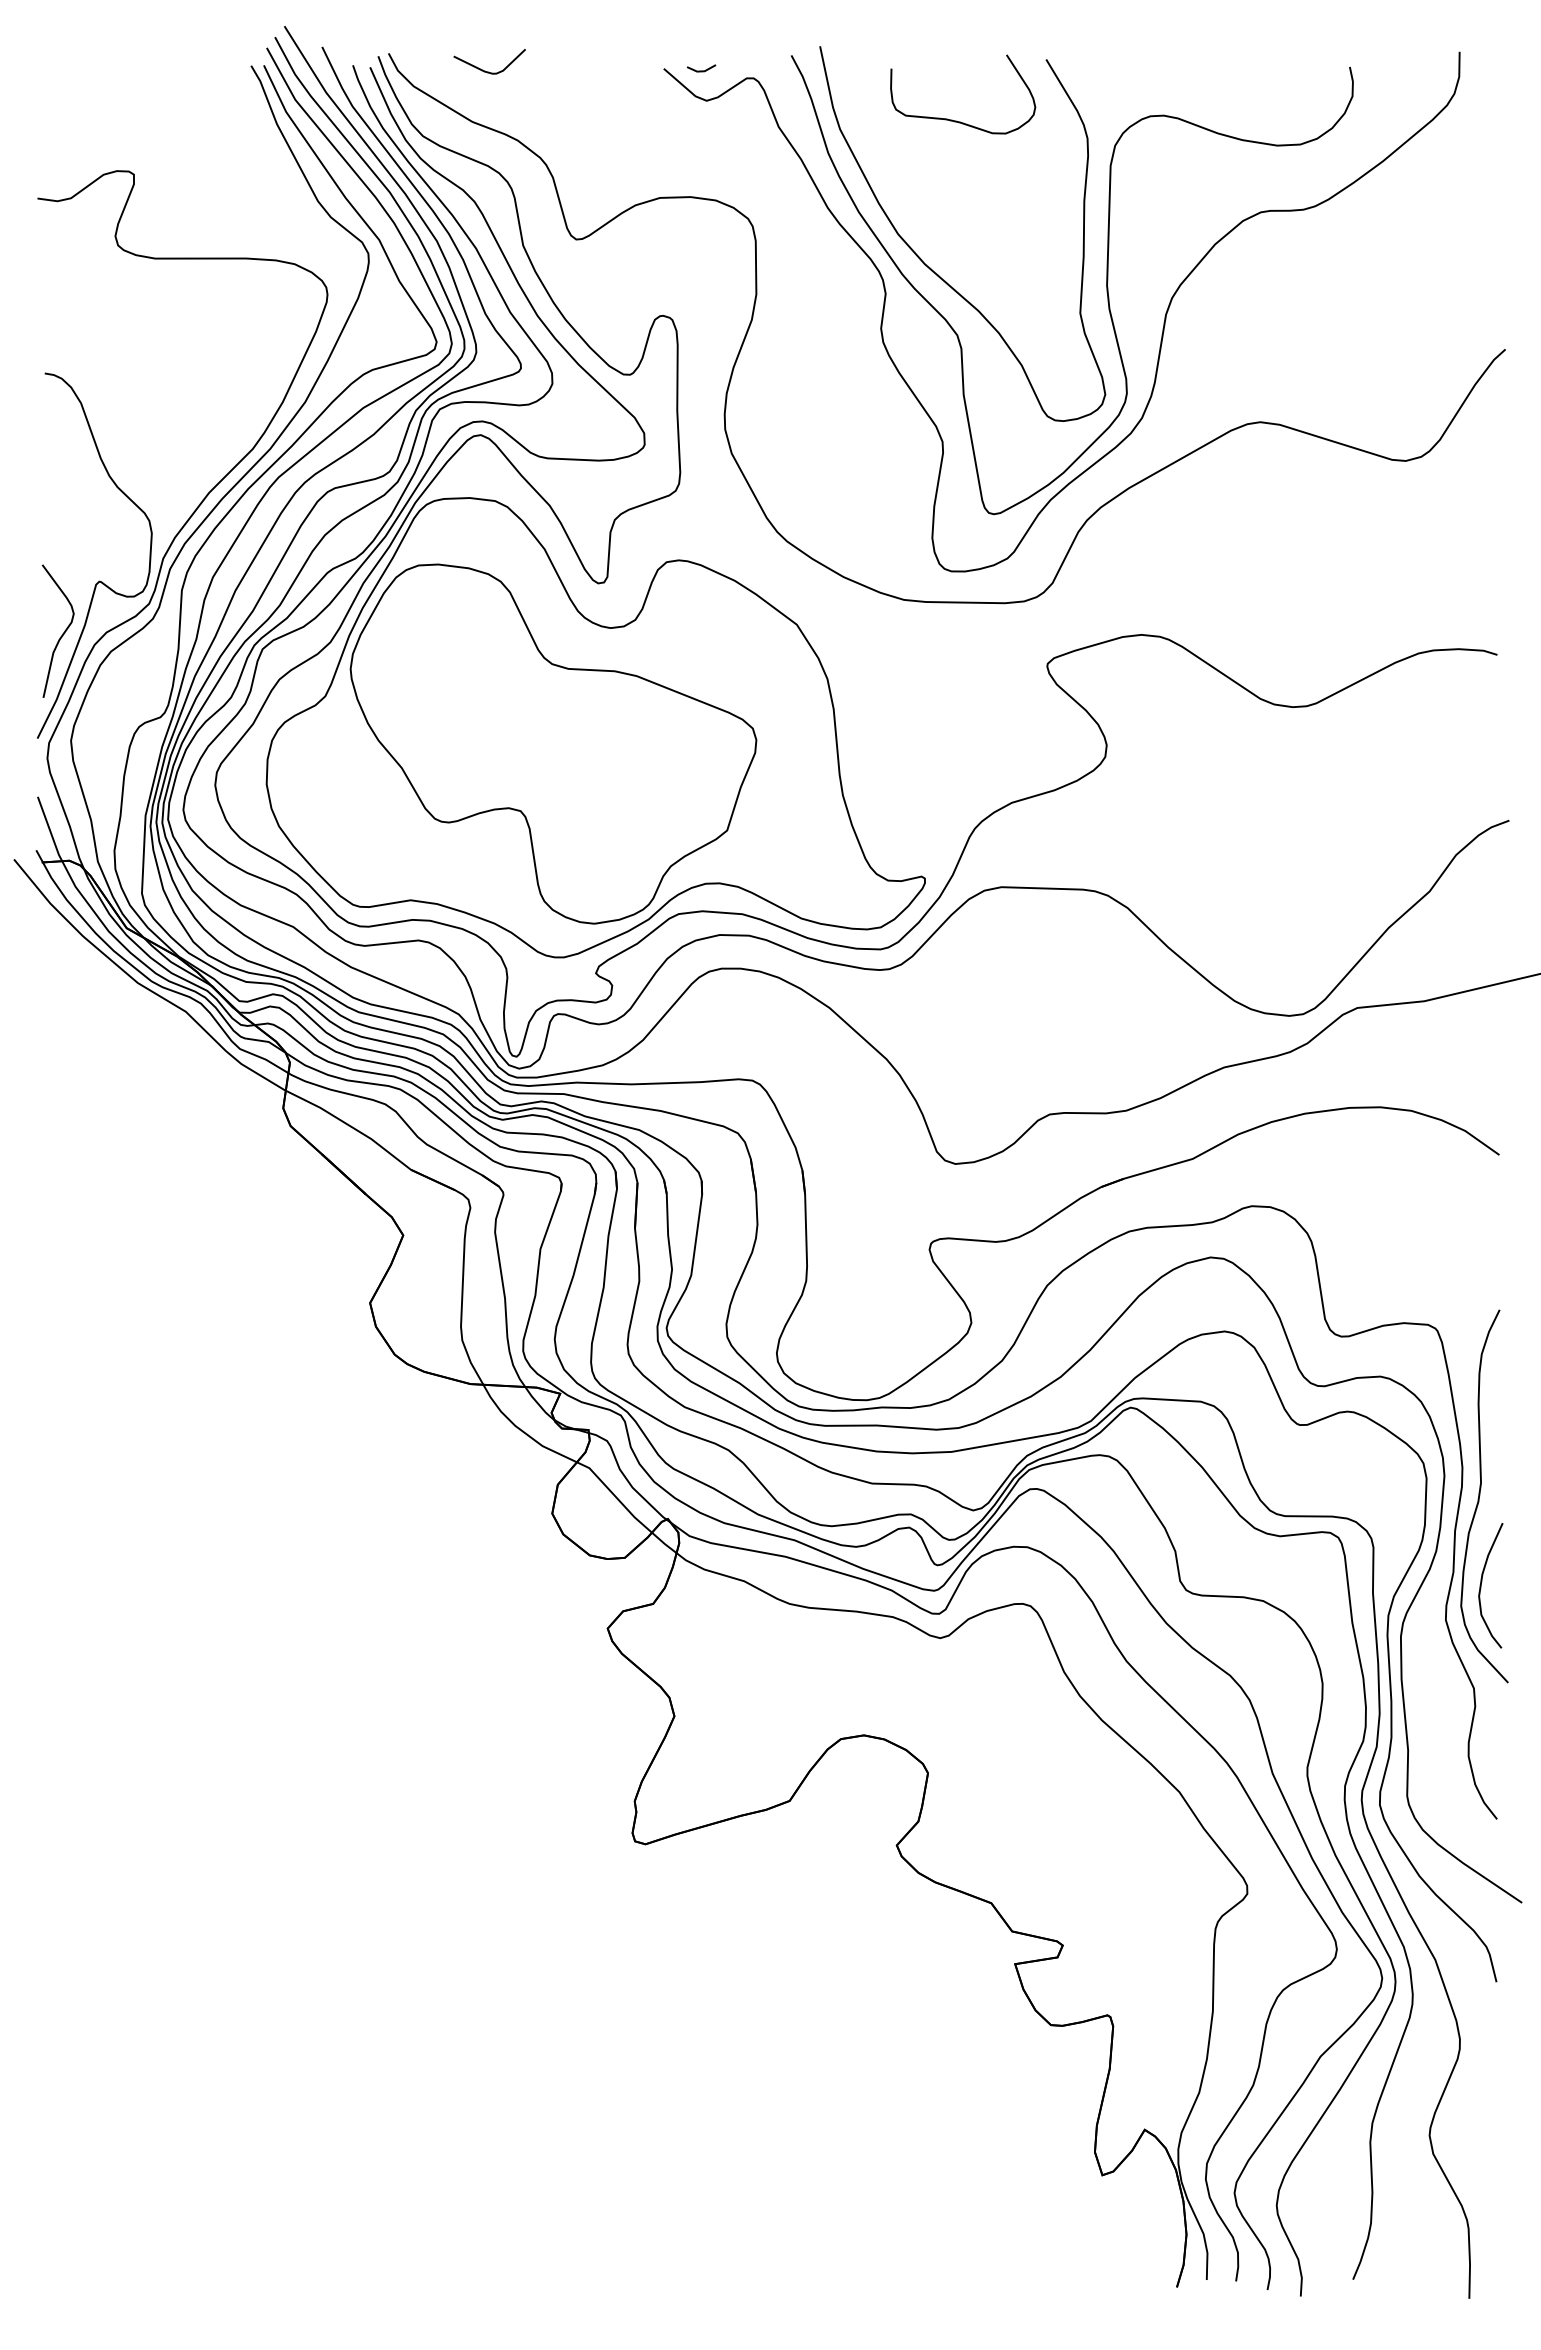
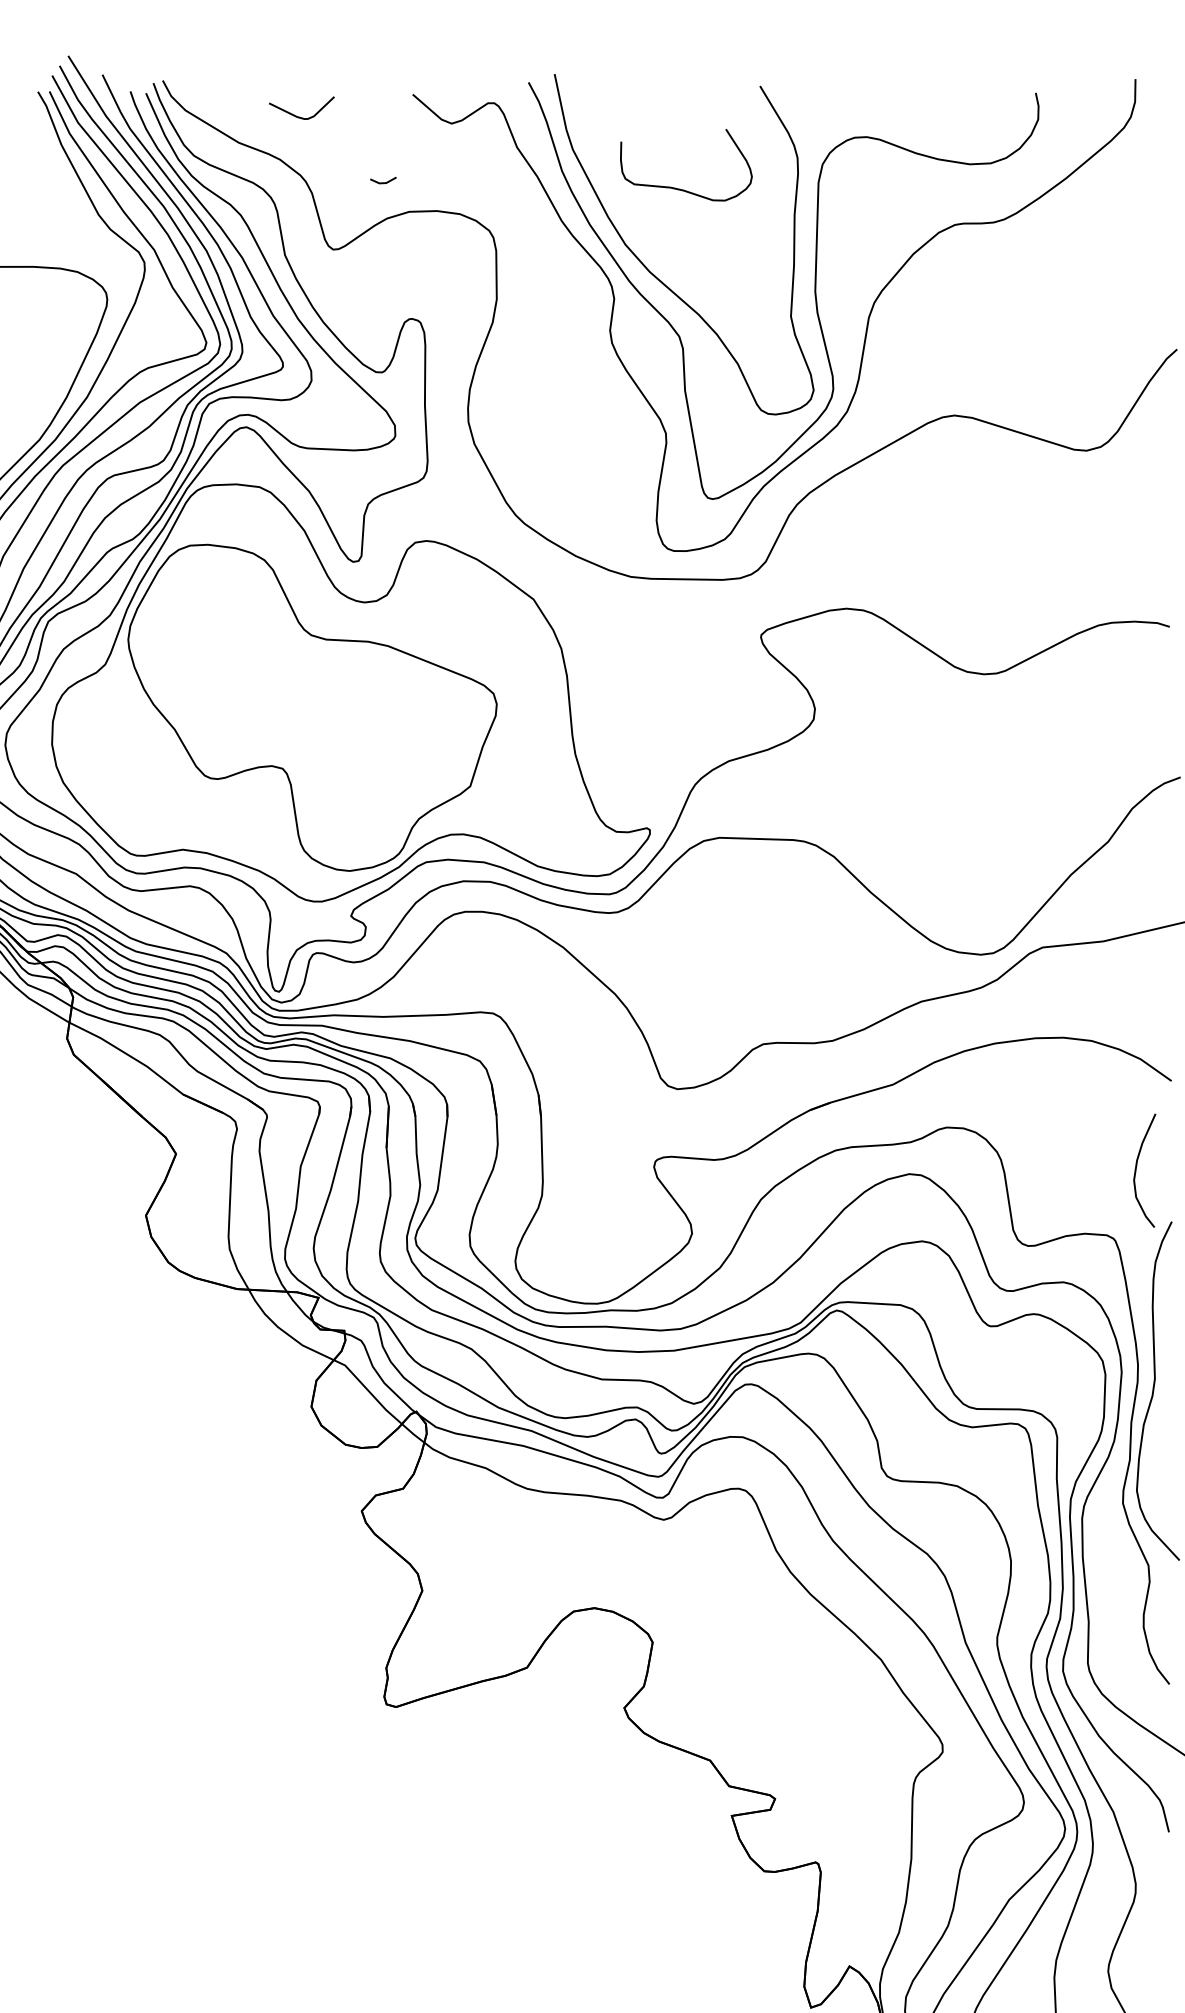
curve: (485, 70) -> (298, 116), moved
line: (701, 70) -> (383, 182), moved
curve: (956, 120) -> (680, 188), moved
curve: (1482, 1582) -> (1137, 1167), moved

